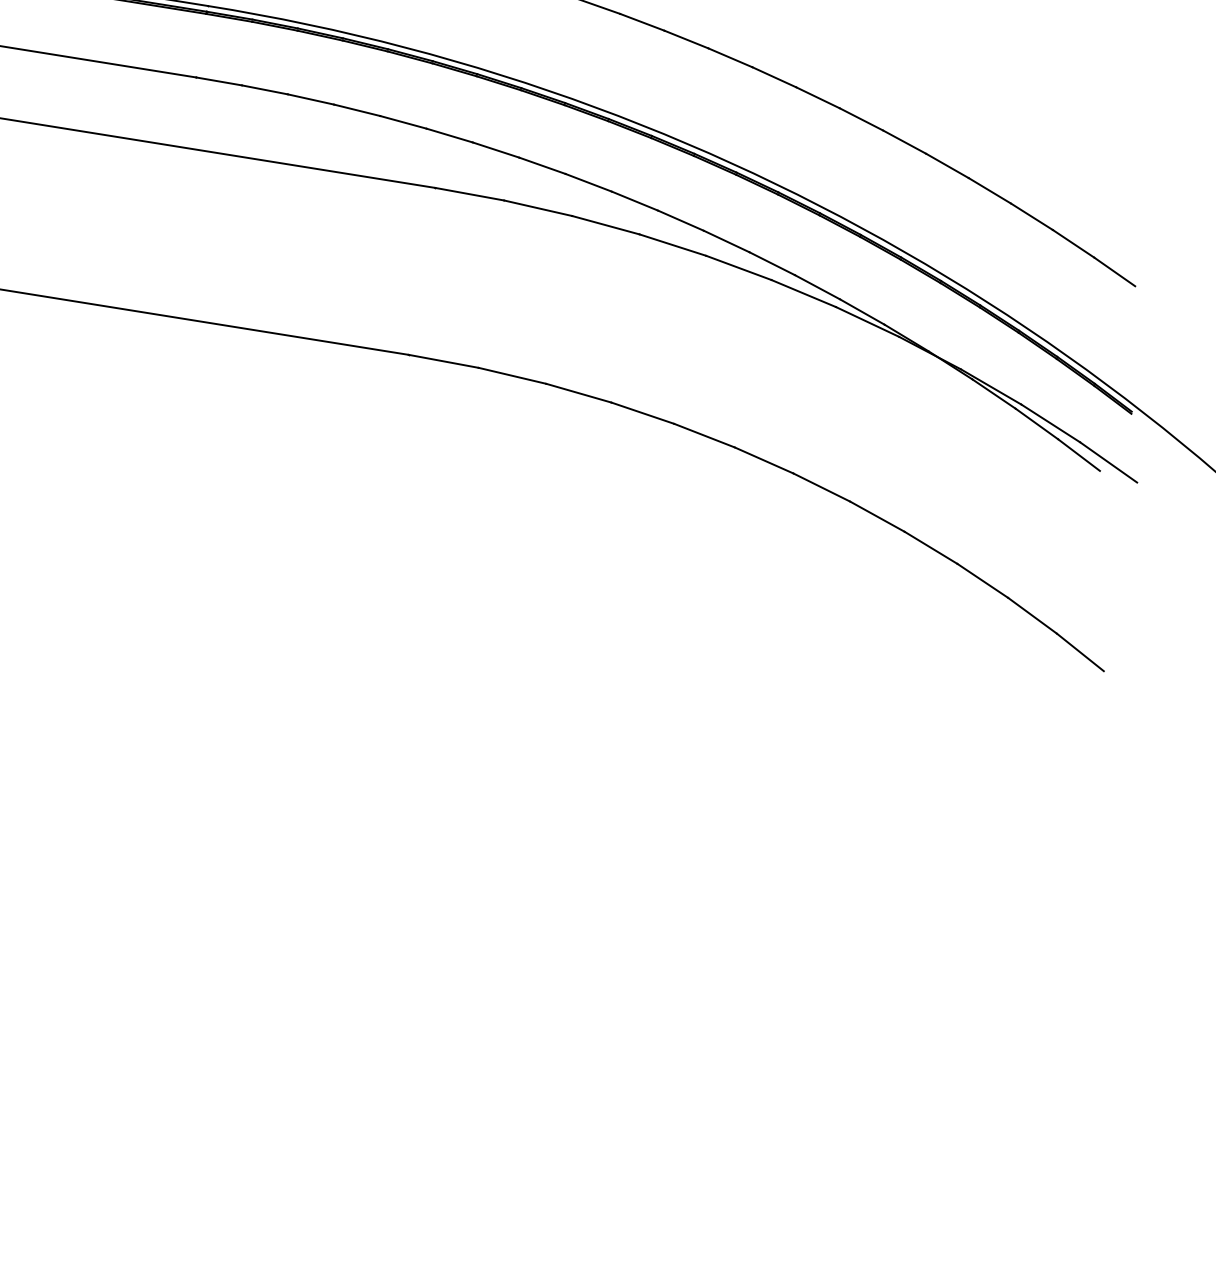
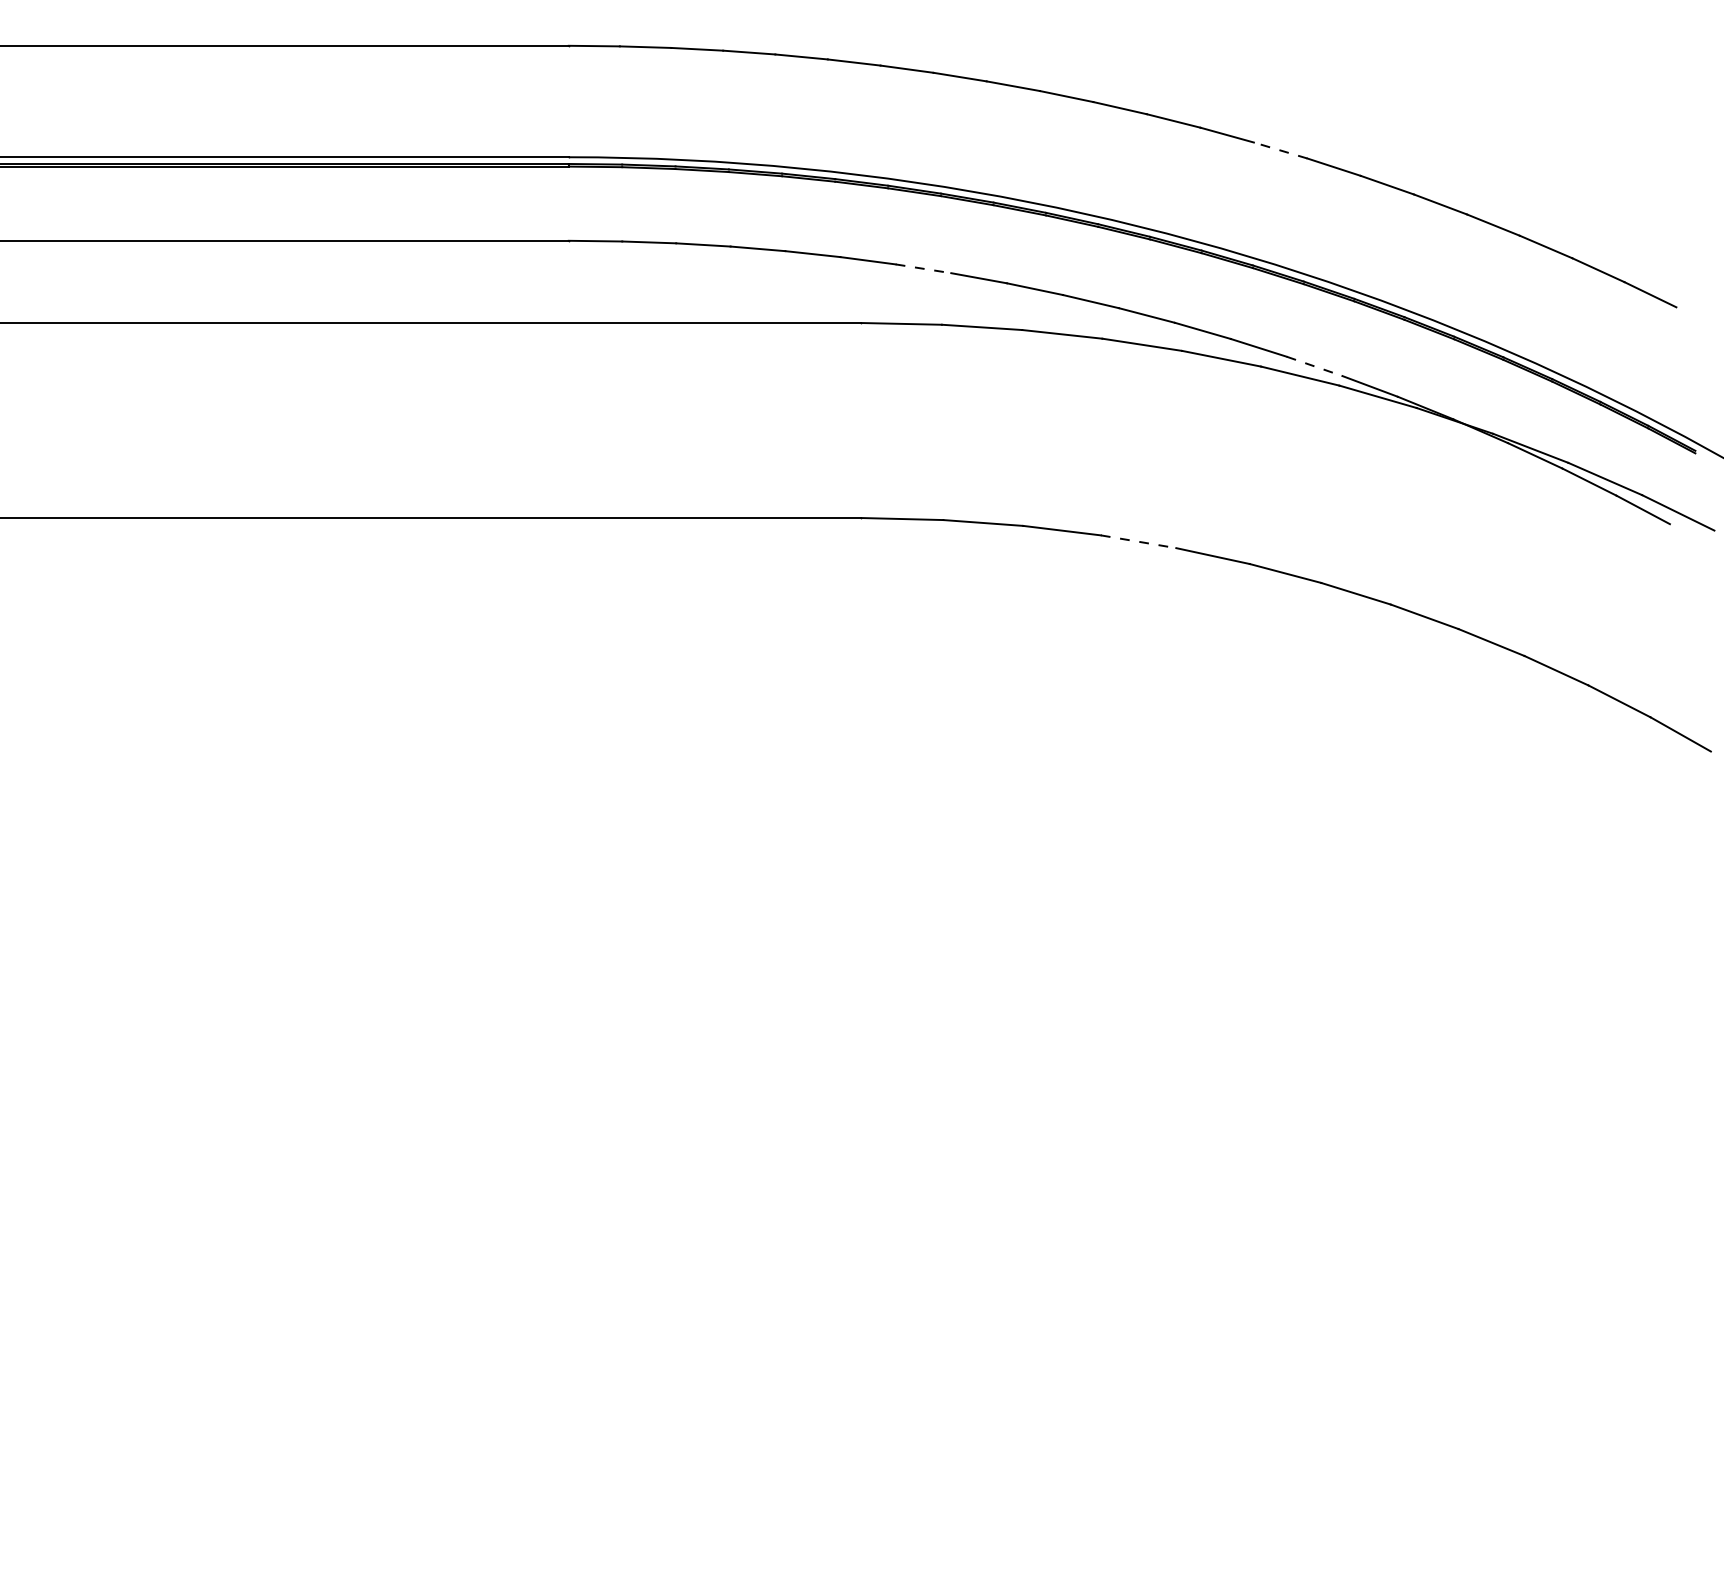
line: (817, 97) -> (1280, 150), solid -> dashed
line: (496, 149) -> (923, 268), solid -> dashed
line: (818, 287) -> (1315, 366), solid -> dashed
line: (643, 413) -> (1139, 541), solid -> dashed

